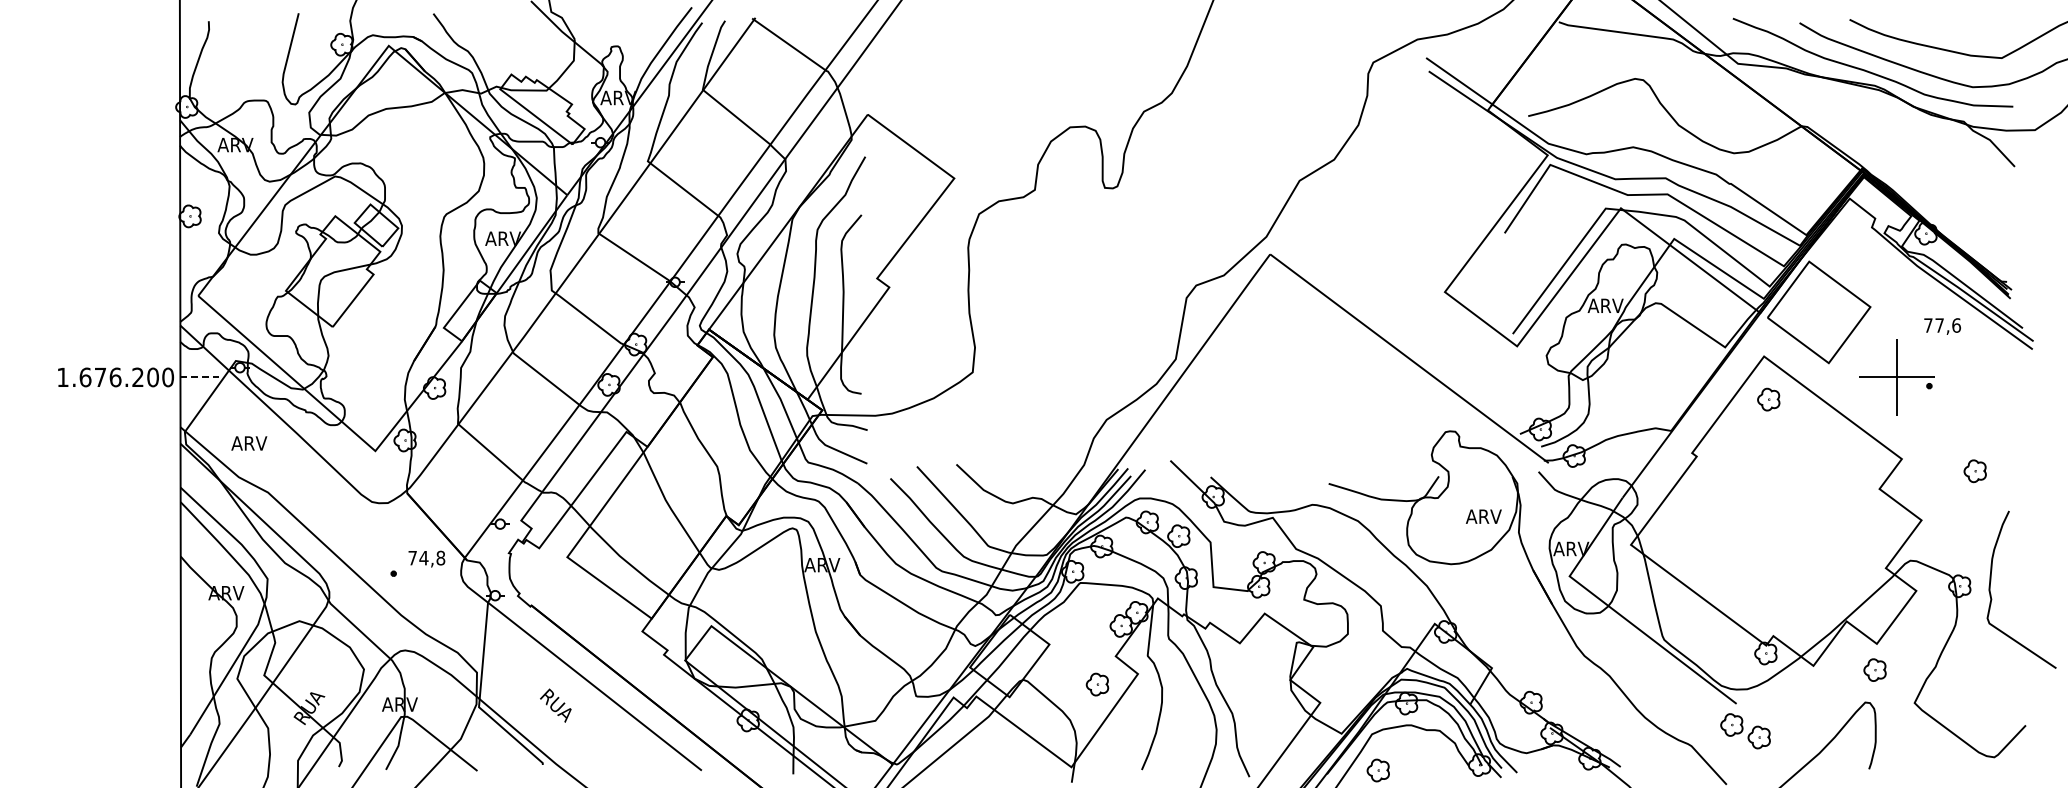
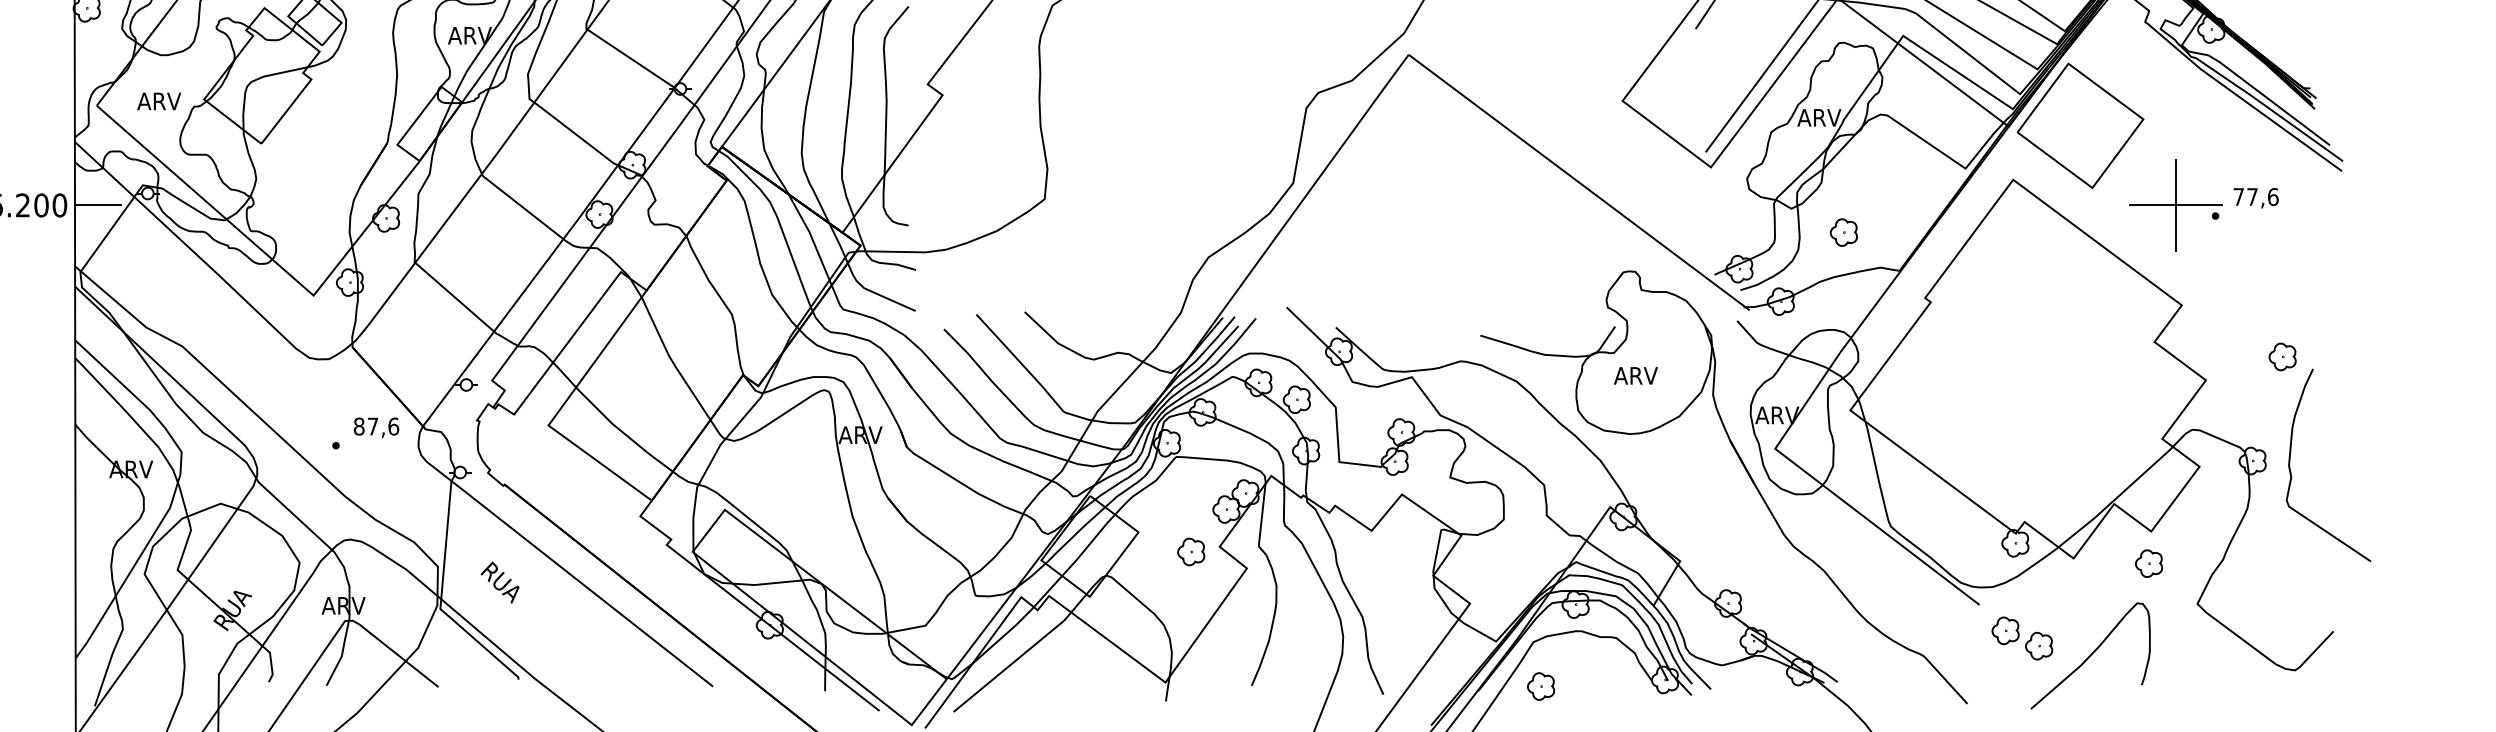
text: (1942, 326) -> (2256, 198), moved
line: (200, 377) -> (99, 205), dashed -> solid
part: (1768, 399) -> (1843, 232), moved
text: (249, 443) -> (159, 101), moved
part: (1974, 471) -> (2281, 357), moved
text: (1483, 516) -> (1635, 375), moved
text: (426, 557) -> (376, 425), 74,8 -> 87,6
part: (1097, 684) -> (1191, 551), moved
text: (555, 705) -> (499, 582), moved
part: (1745, 731) -> (2022, 638), moved

